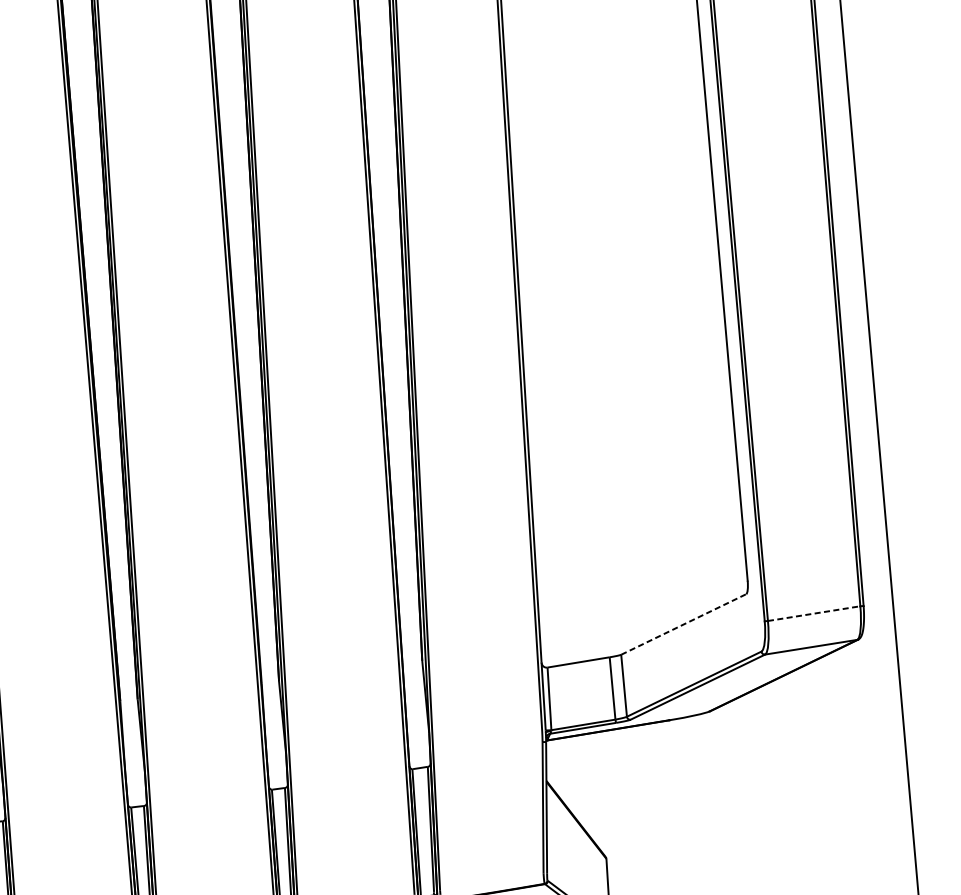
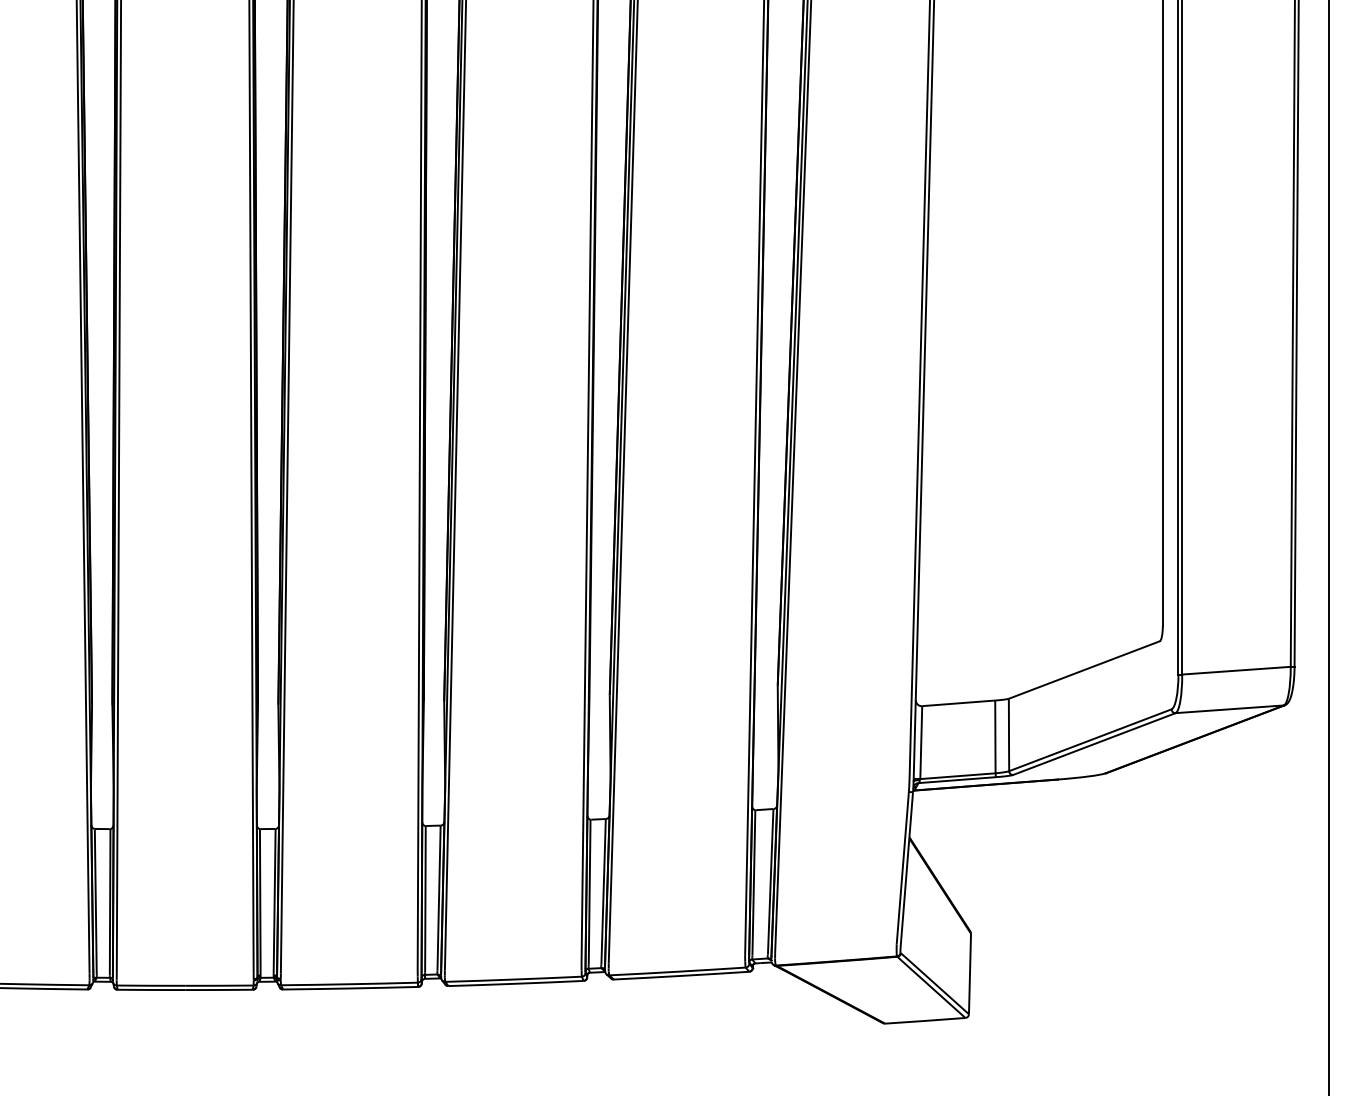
line: (814, 613) -> (1236, 670), dashed -> solid
line: (683, 624) -> (1084, 670), dashed -> solid

